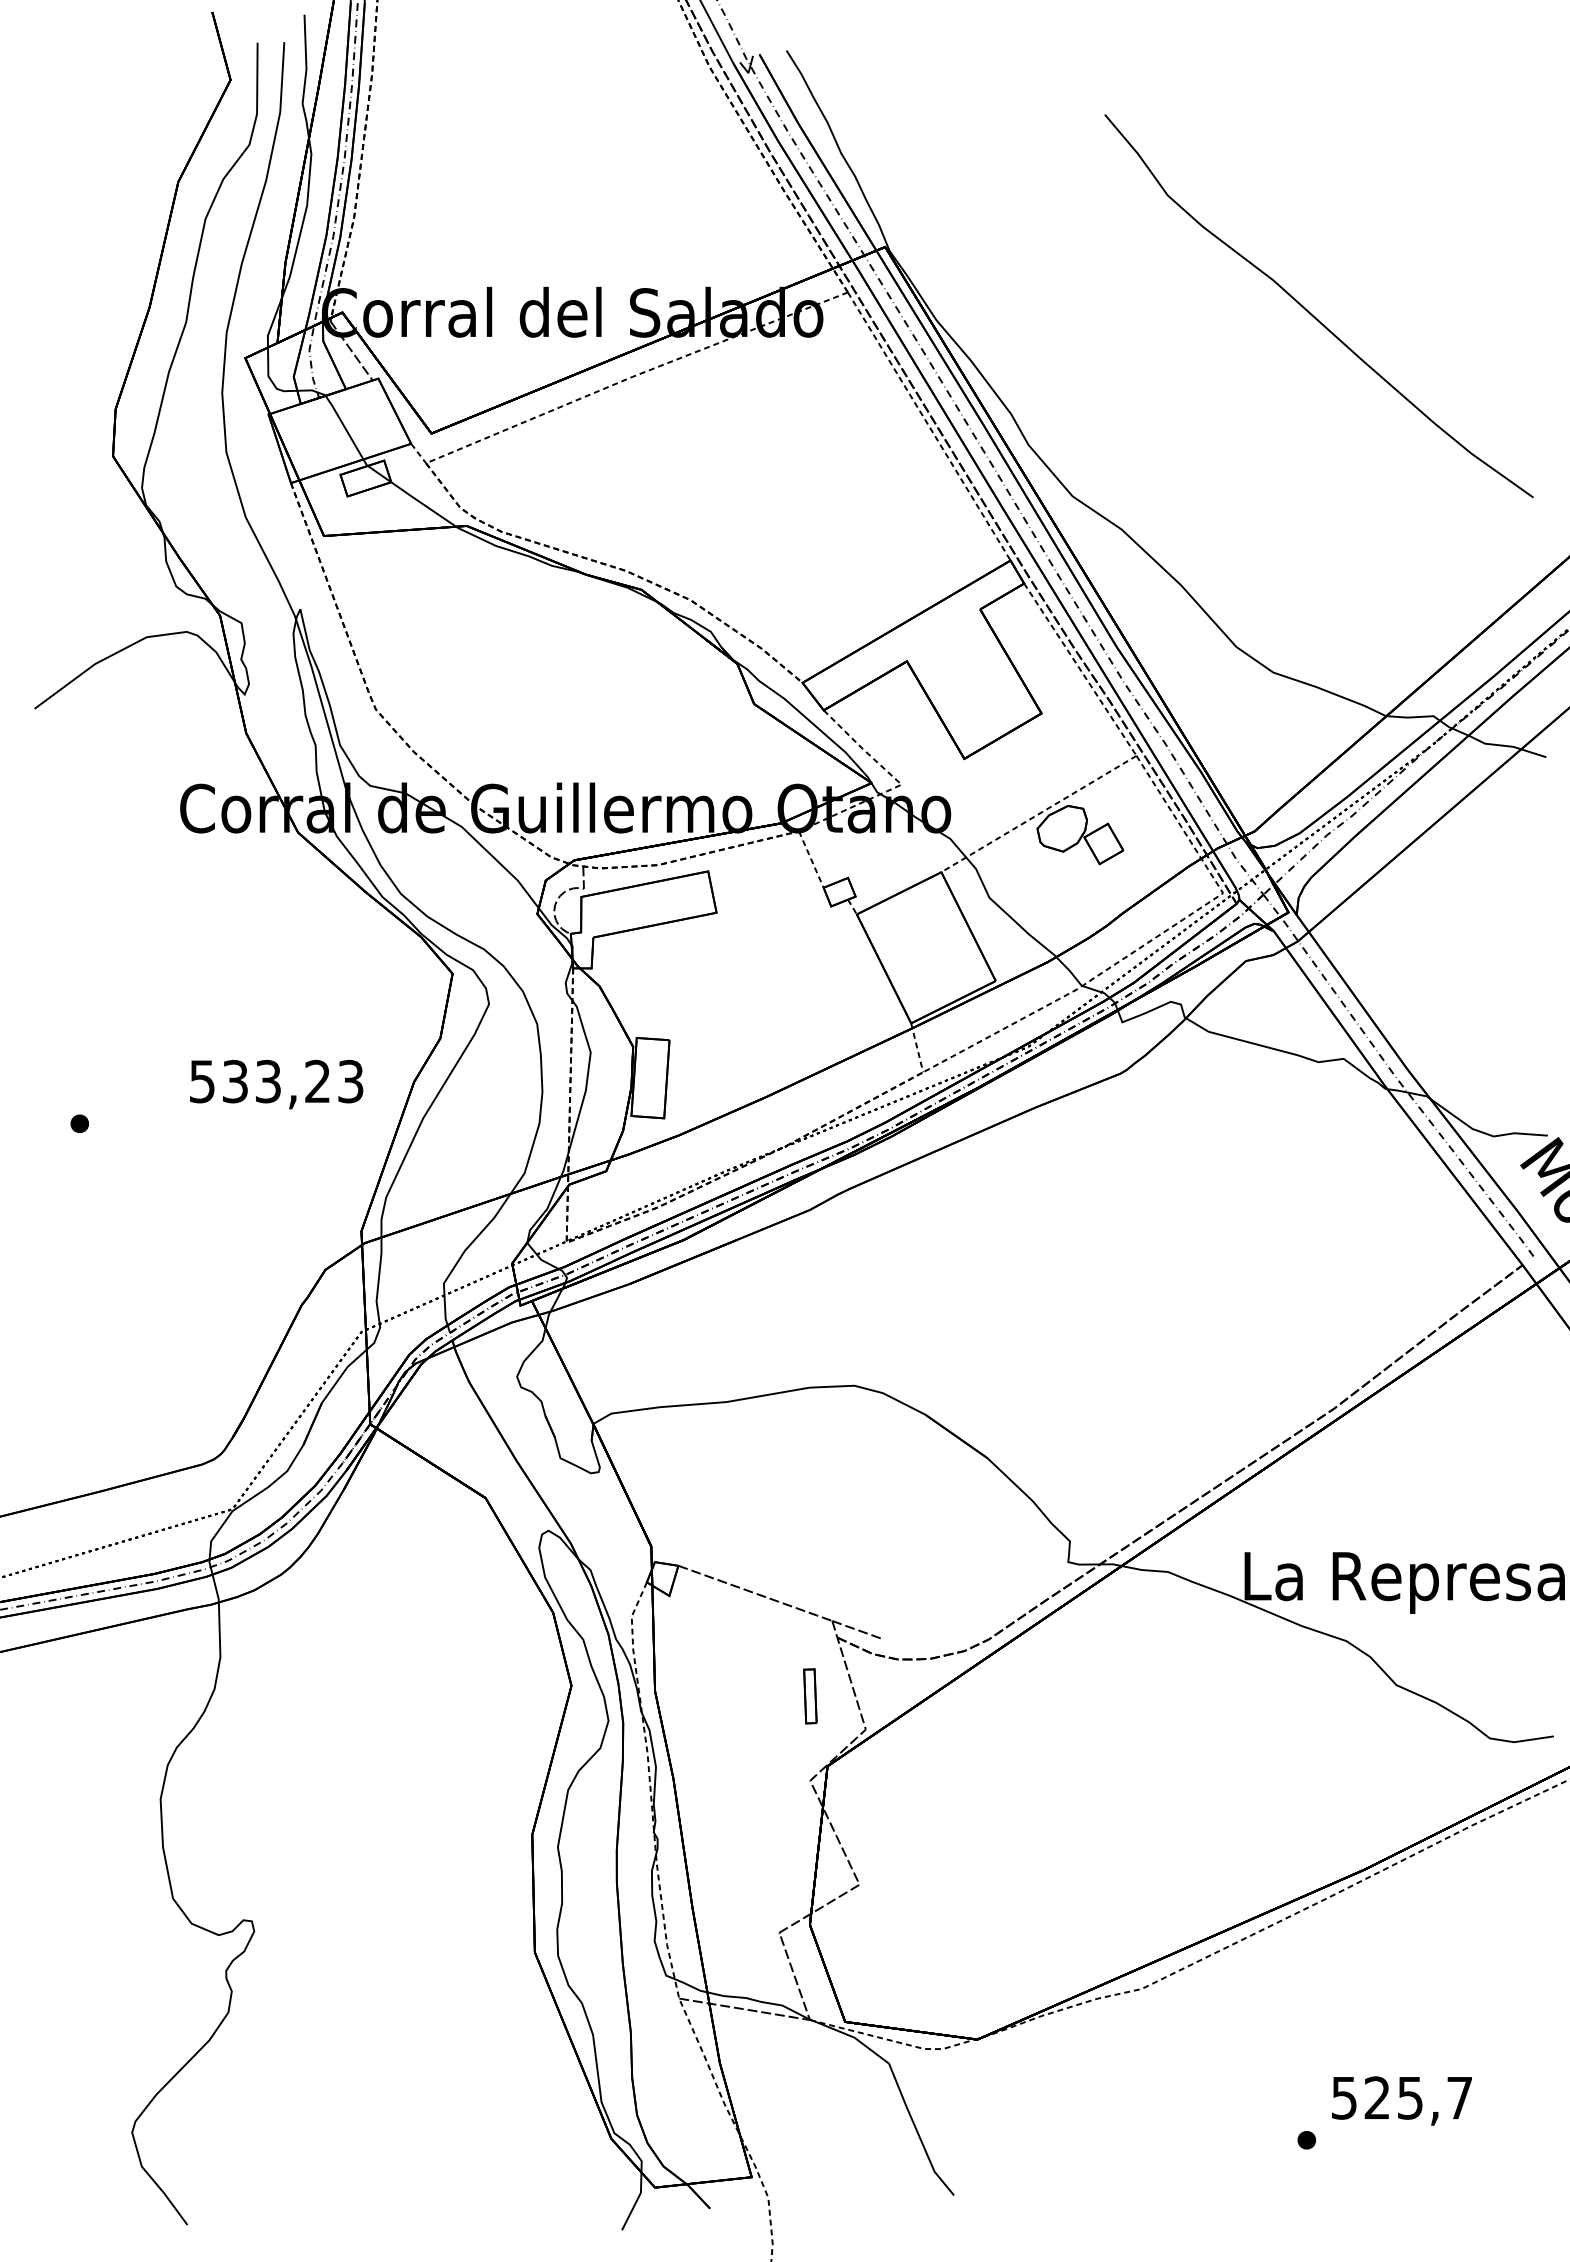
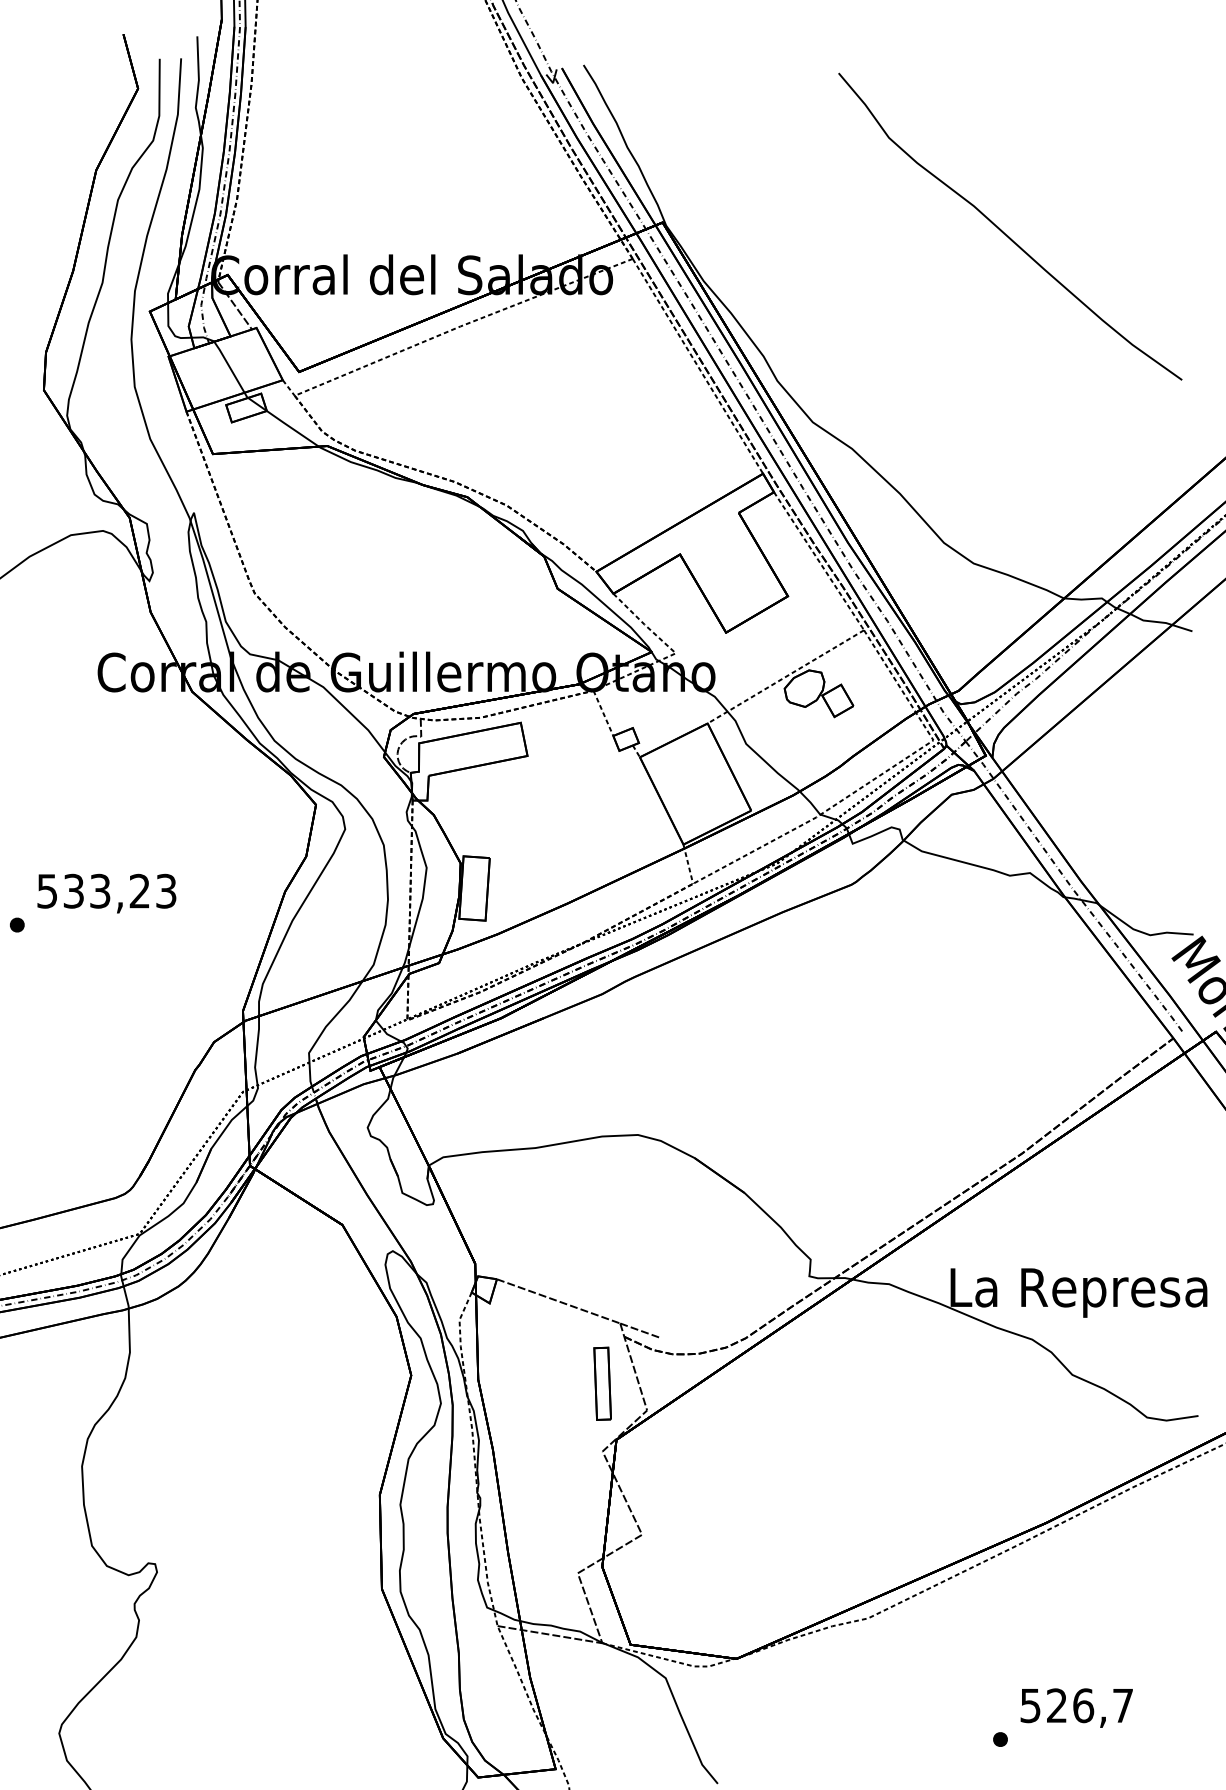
curve: (1311, 313) -> (1004, 232), moved
text: (276, 1084) -> (106, 893), moved
part: (810, 1696) -> (602, 1383), size x1.67
text: (1410, 2097) -> (1083, 1705), 525,7 -> 526,7

